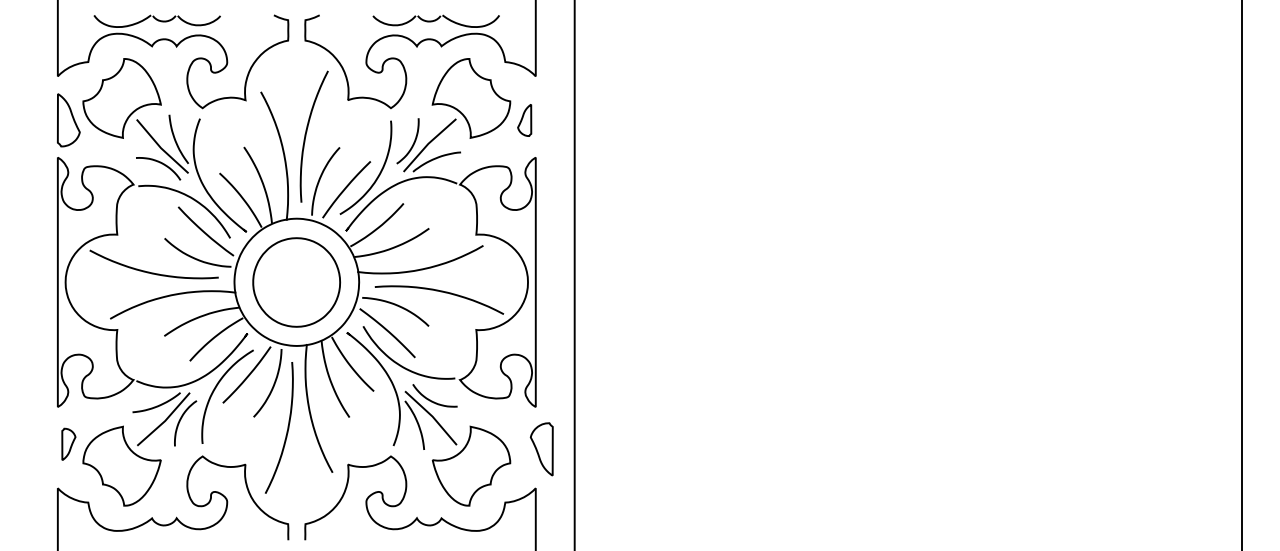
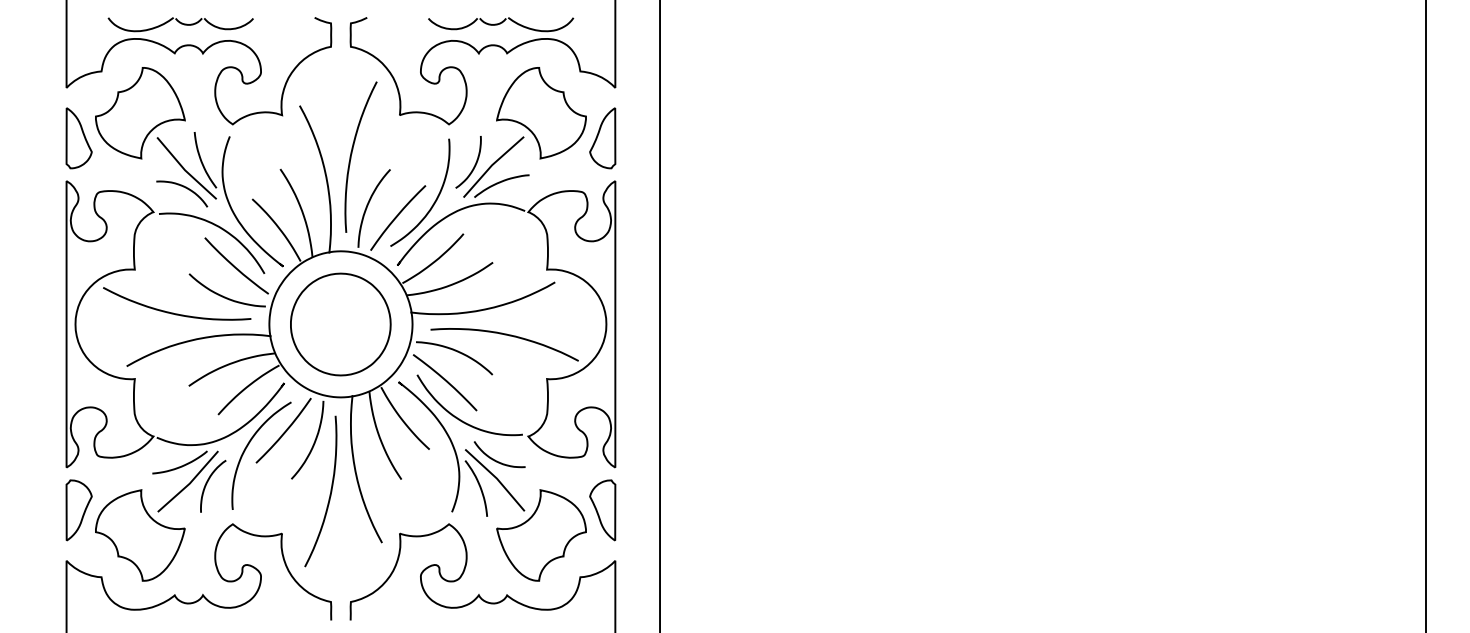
part: (524, 120) -> (602, 138), size x1.67
part: (68, 444) -> (78, 510), size x1.67
part: (541, 449) -> (602, 510), moved

